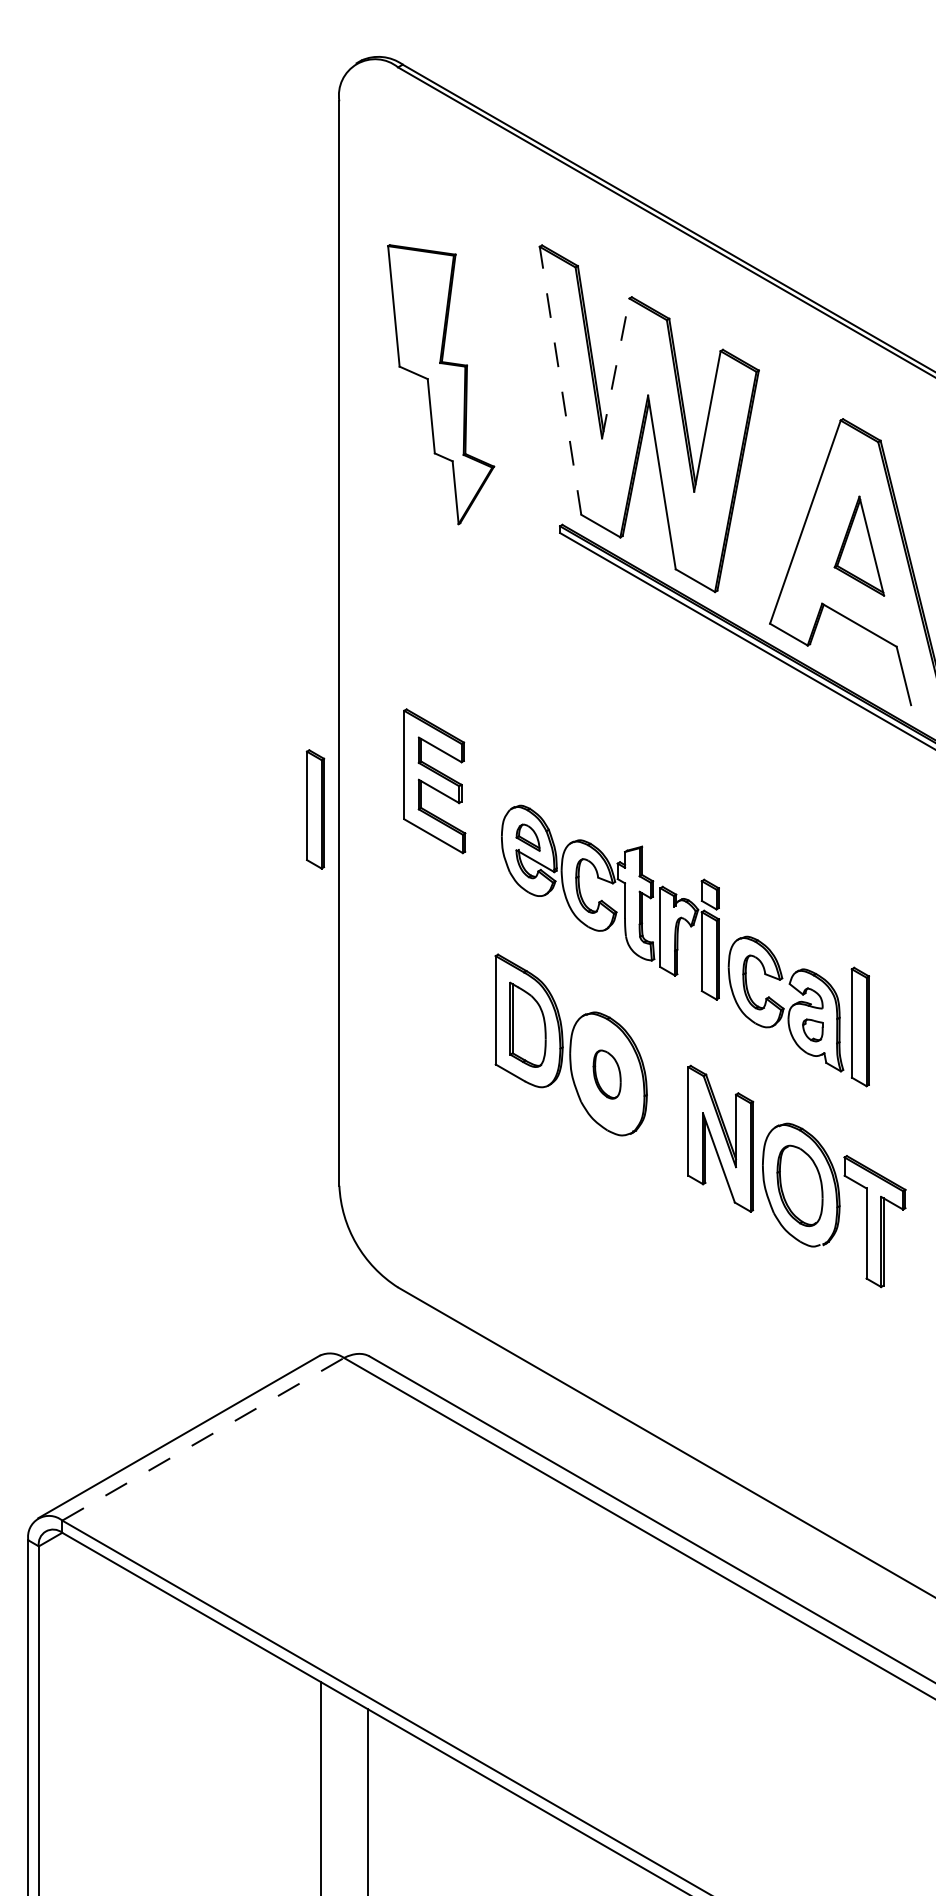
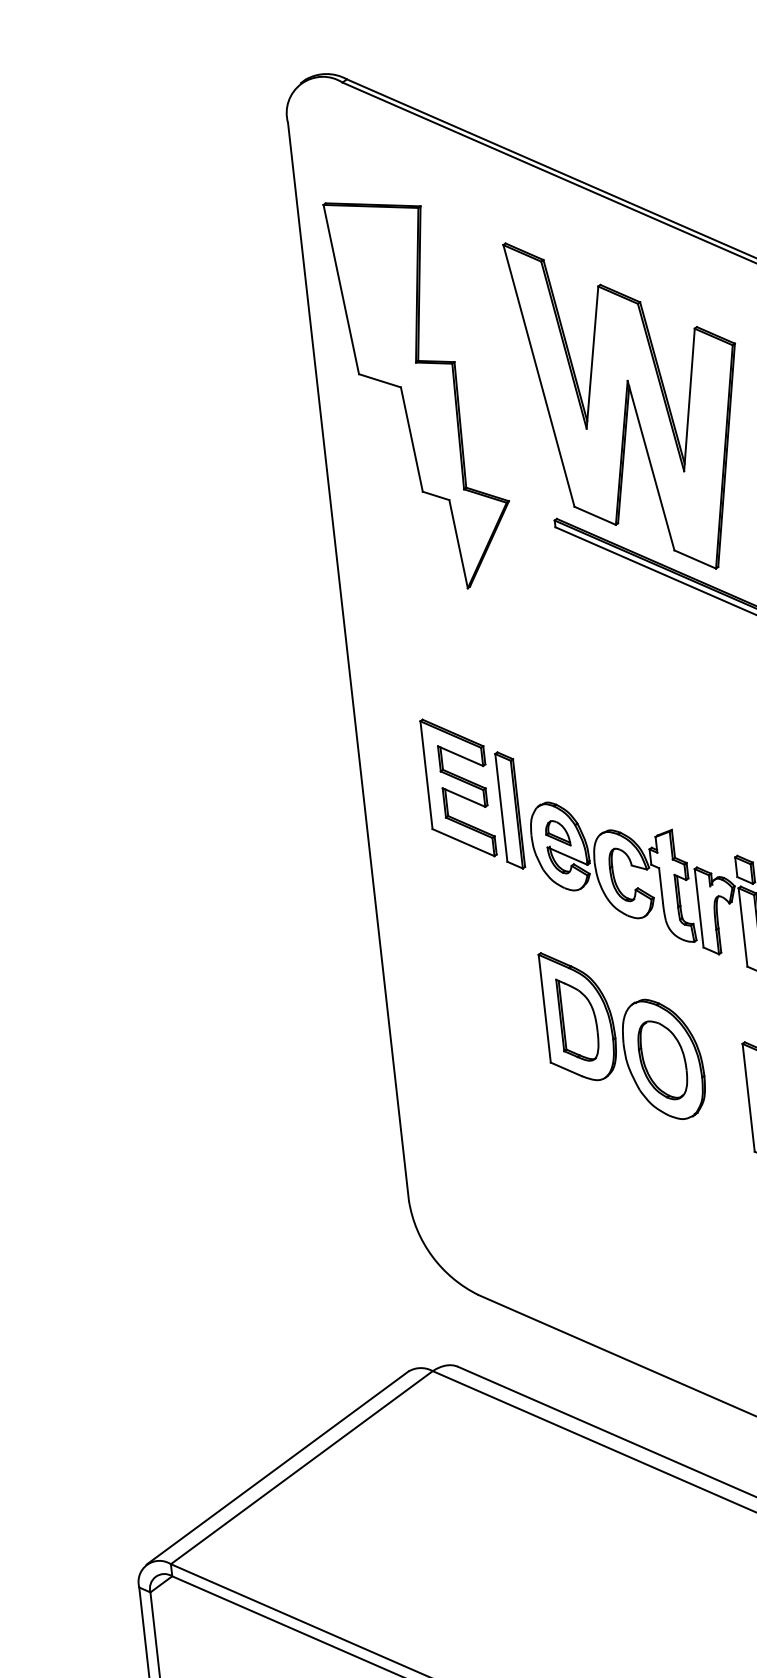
line: (615, 368) -> (592, 357), dashed -> solid
line: (560, 380) -> (538, 375), dashed -> solid
part: (440, 384) -> (420, 392), size x1.43
part: (315, 809) -> (510, 810), moved
part: (606, 1074) -> (661, 1060), size x1.67
line: (203, 1439) -> (302, 1467), dashed -> solid

